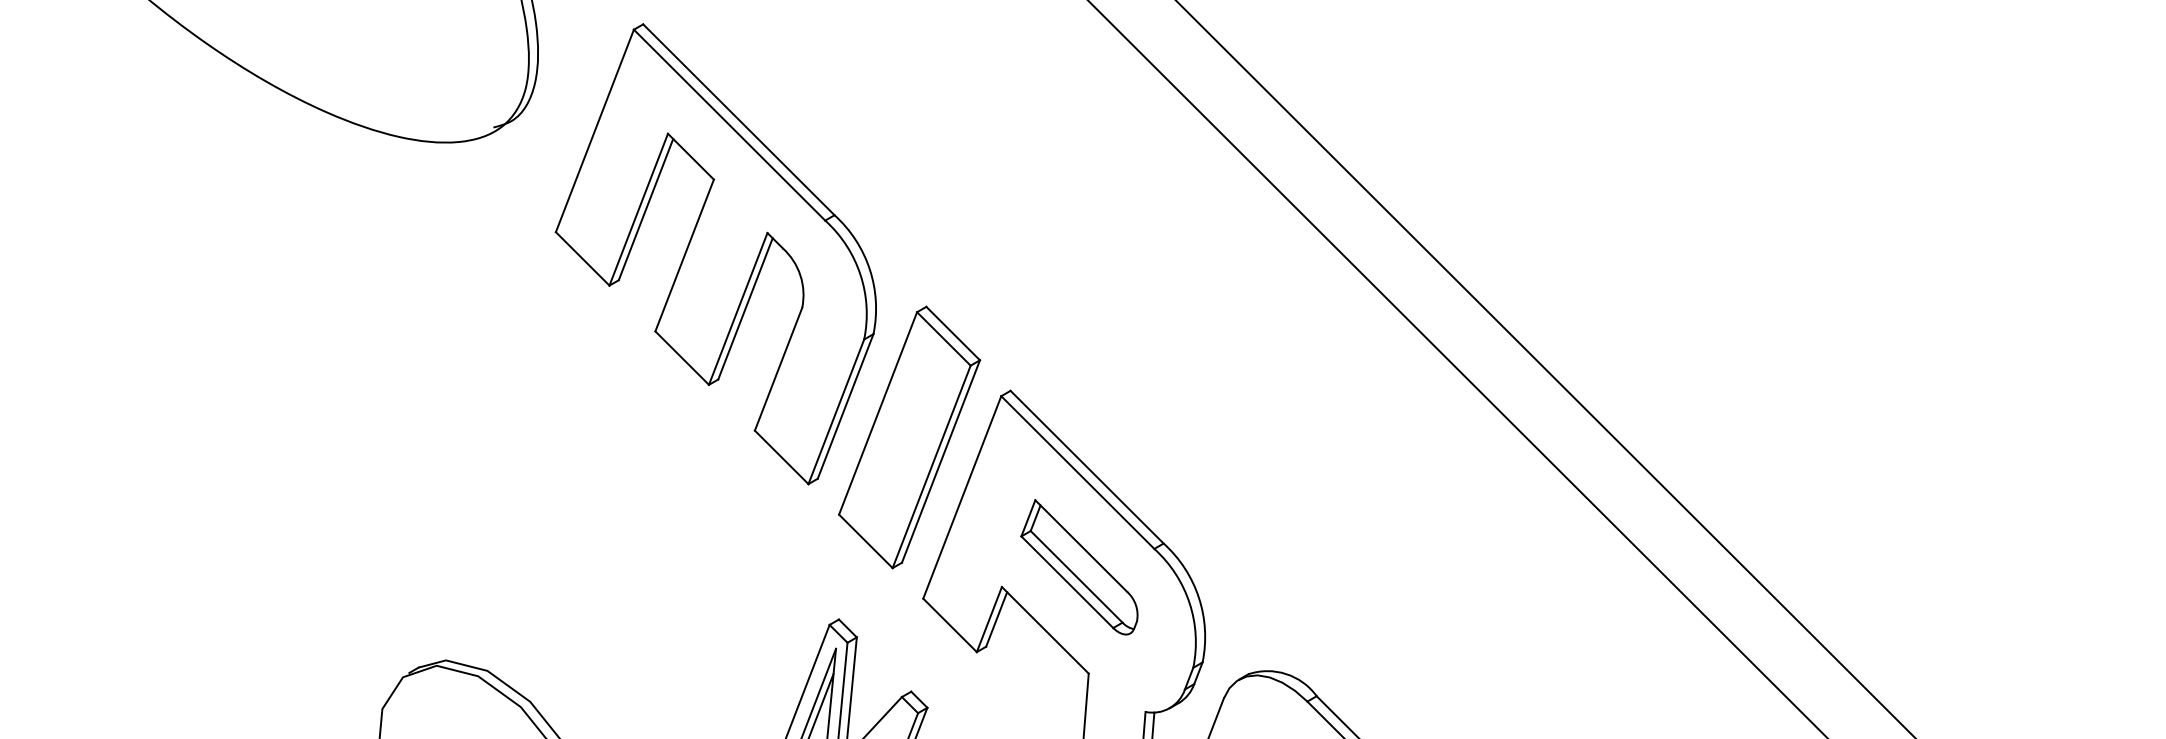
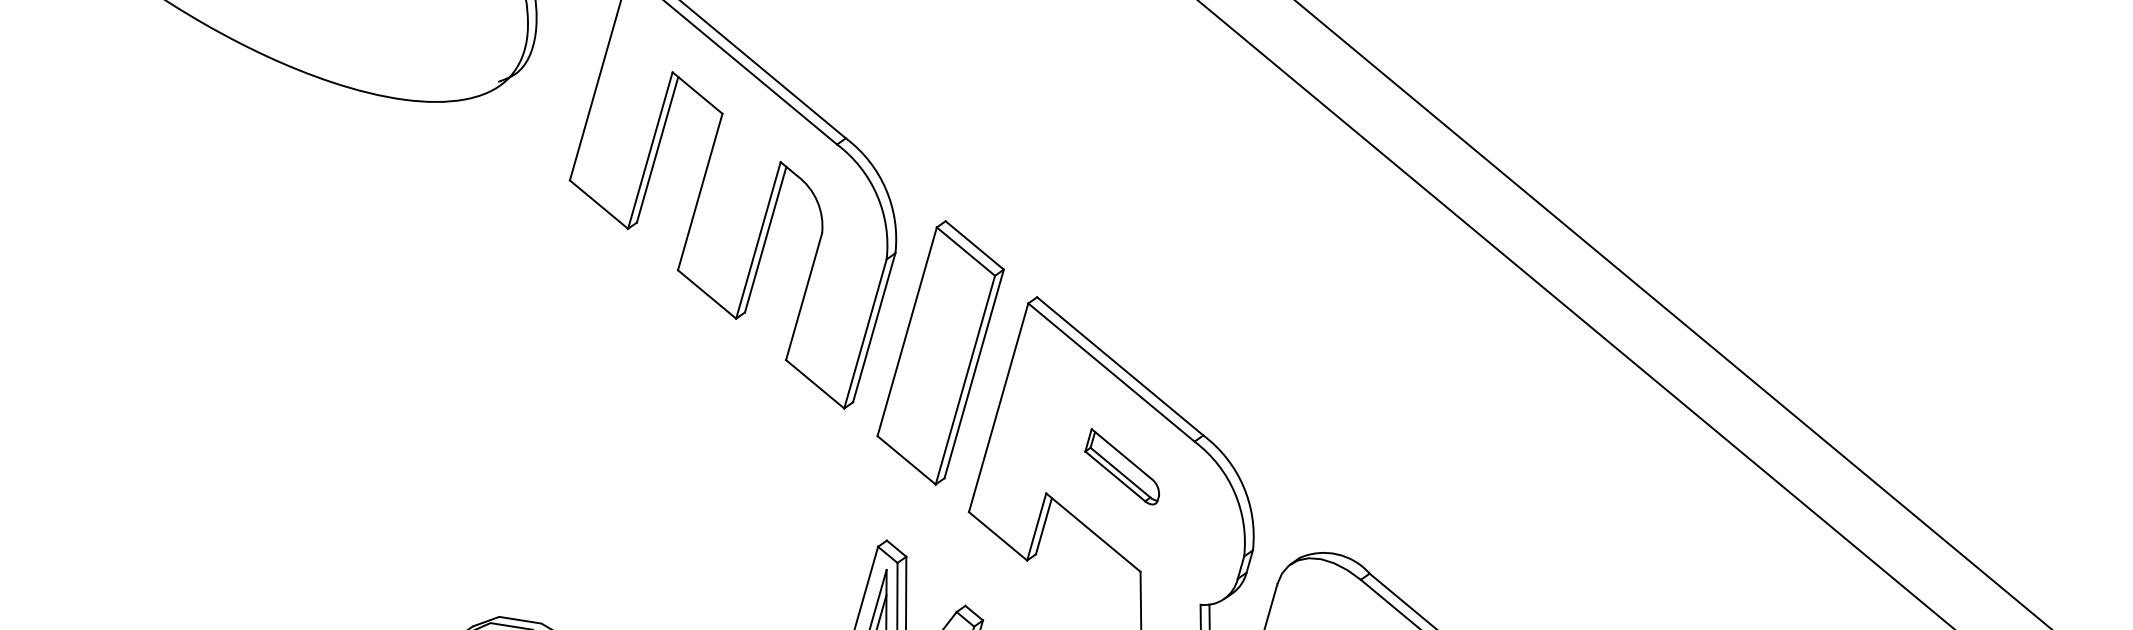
part: (1079, 567) -> (1121, 466), size x0.6

